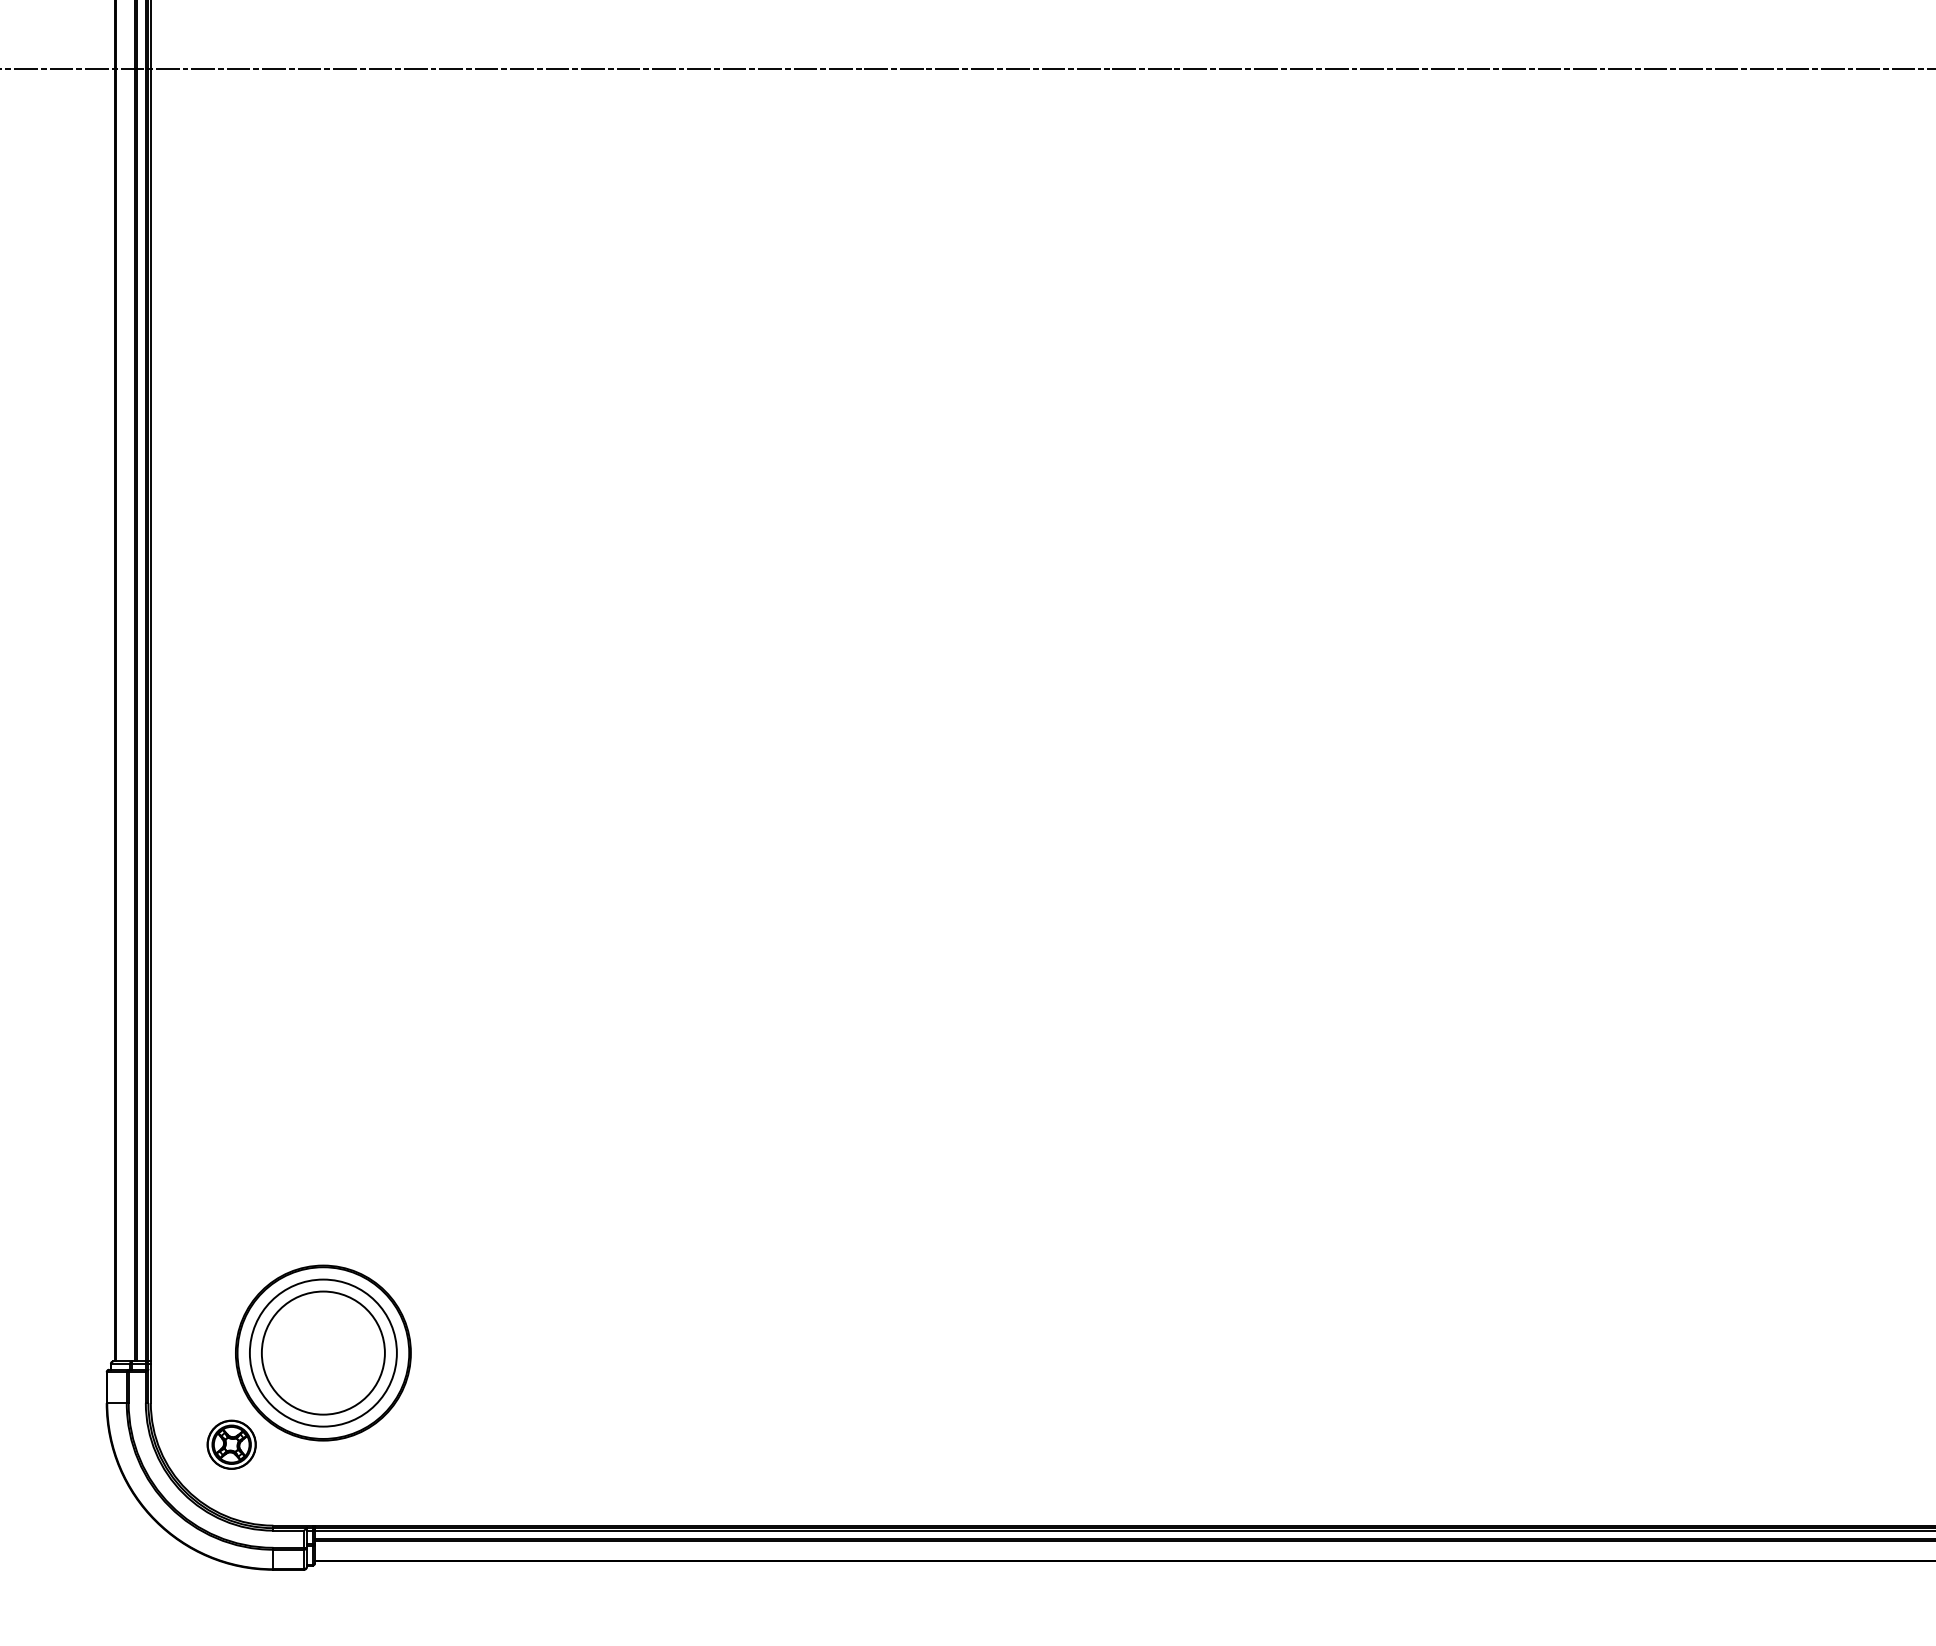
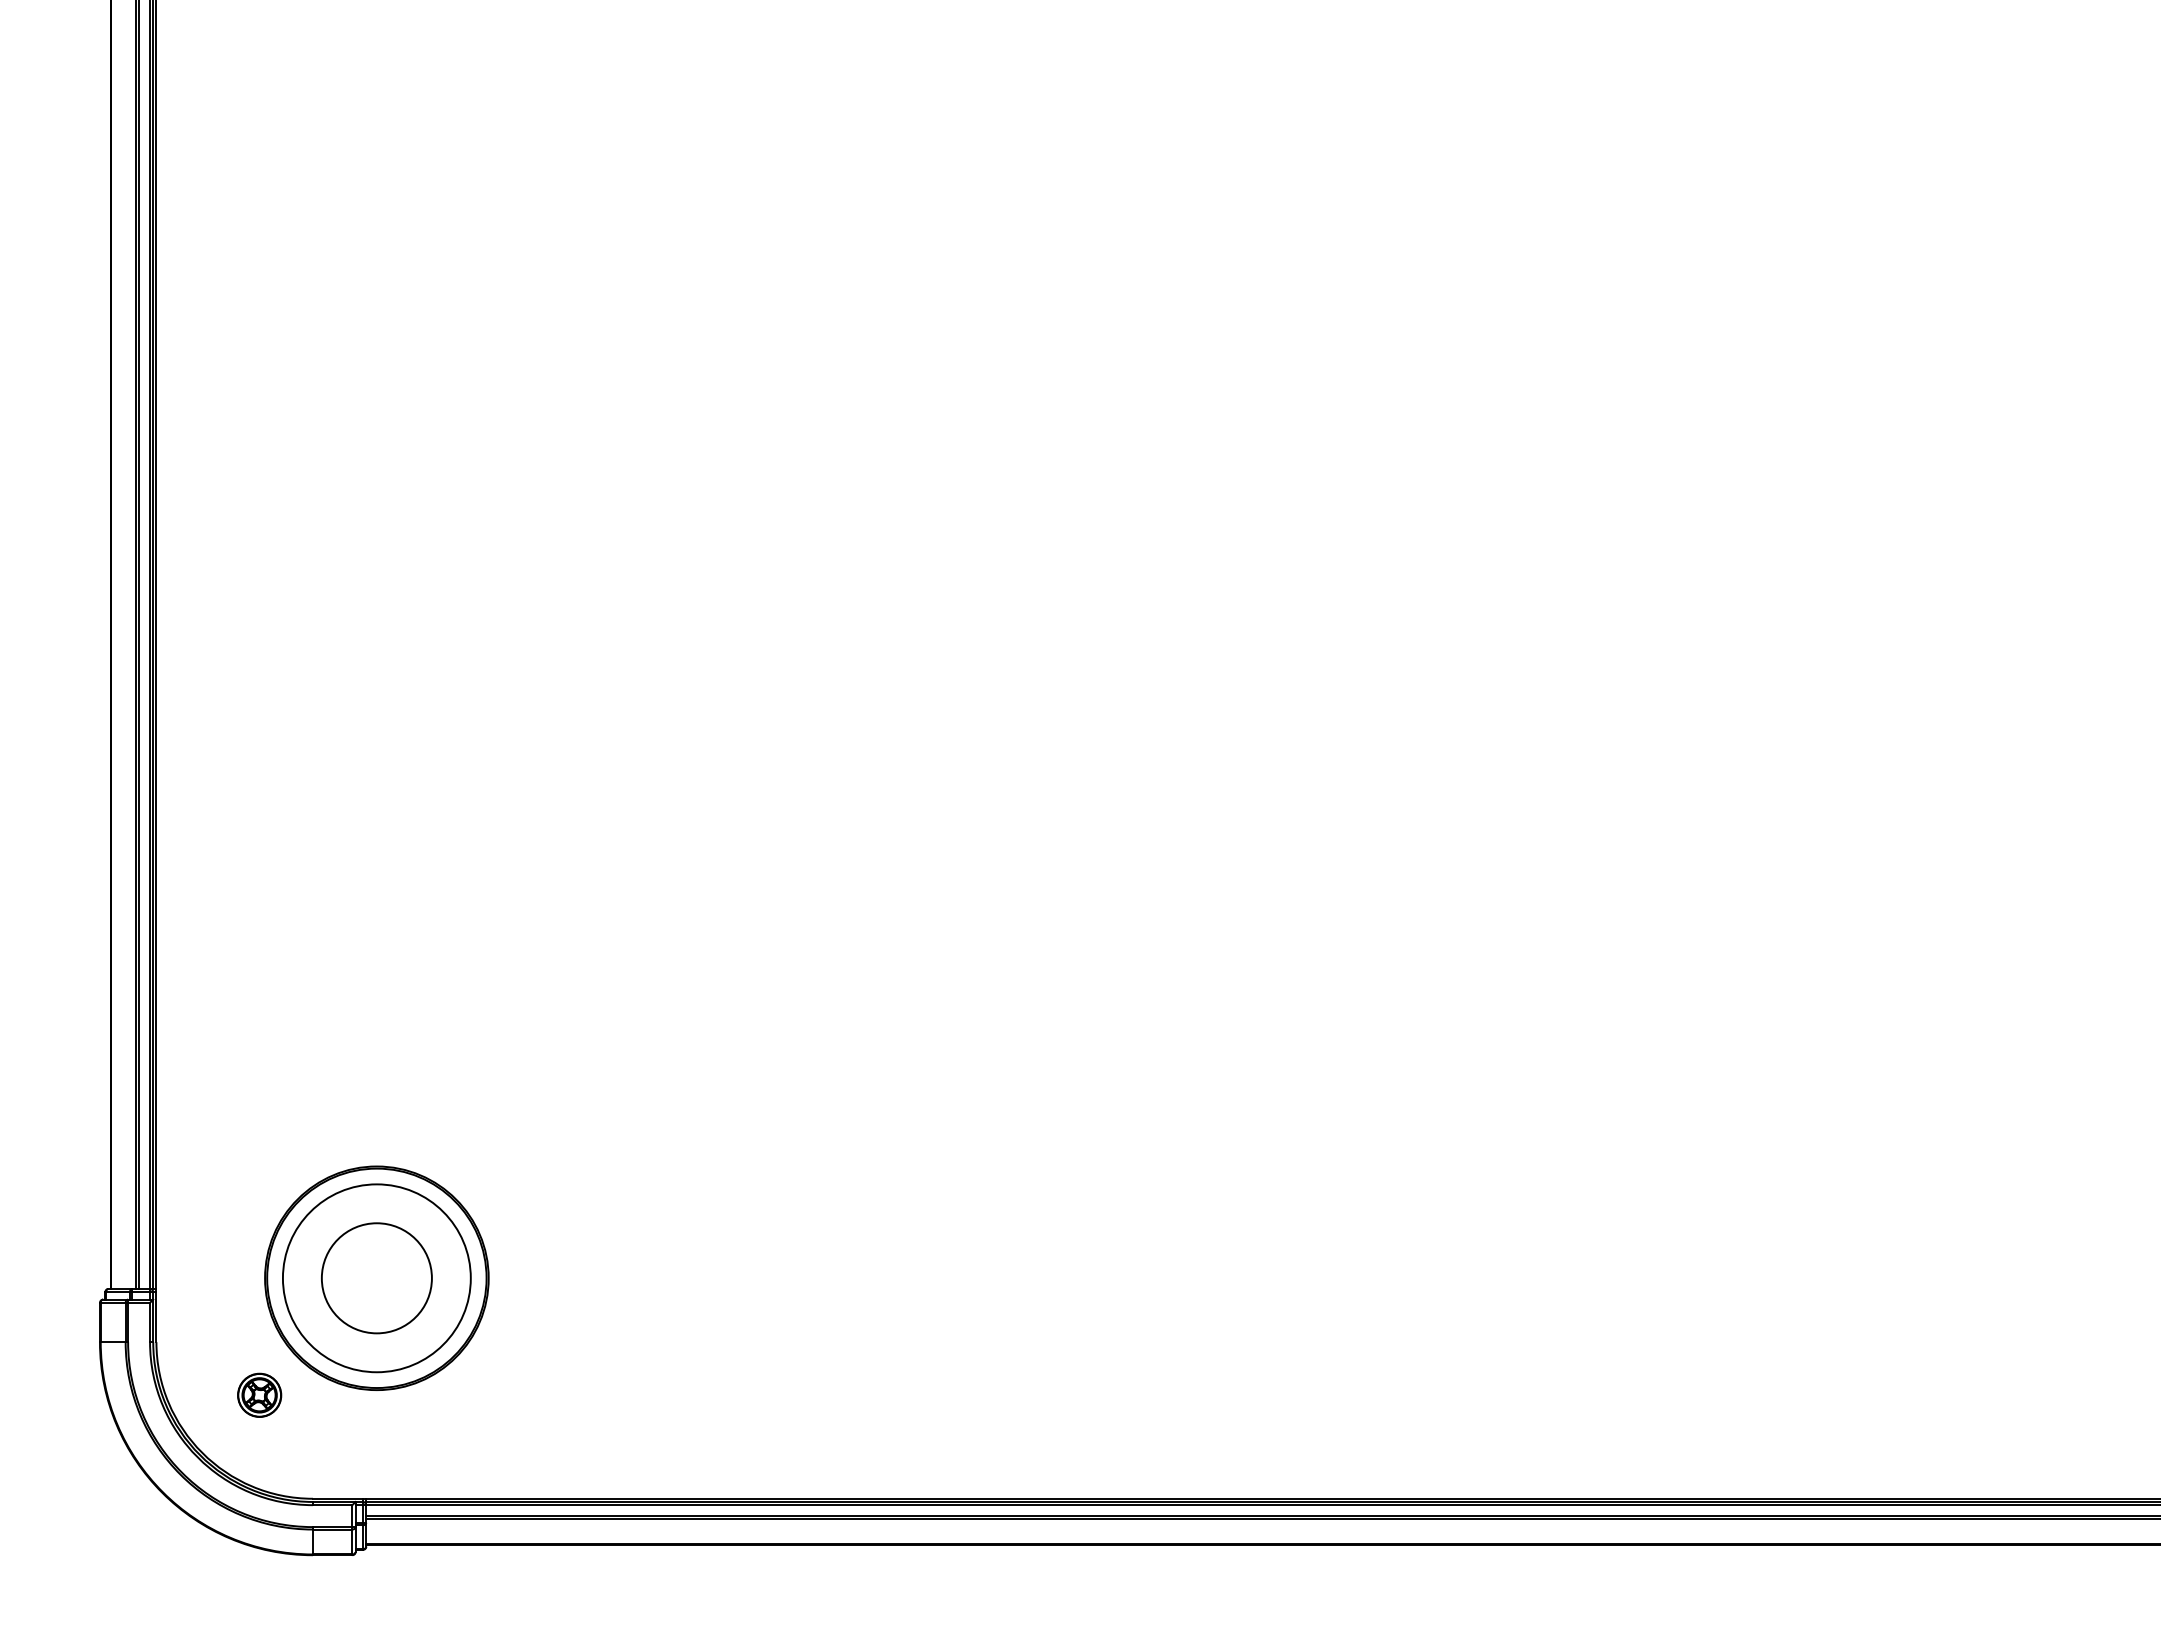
circle: (322, 1352) -> (375, 1277), size x0.7
part: (231, 1444) -> (259, 1395), size x0.7

